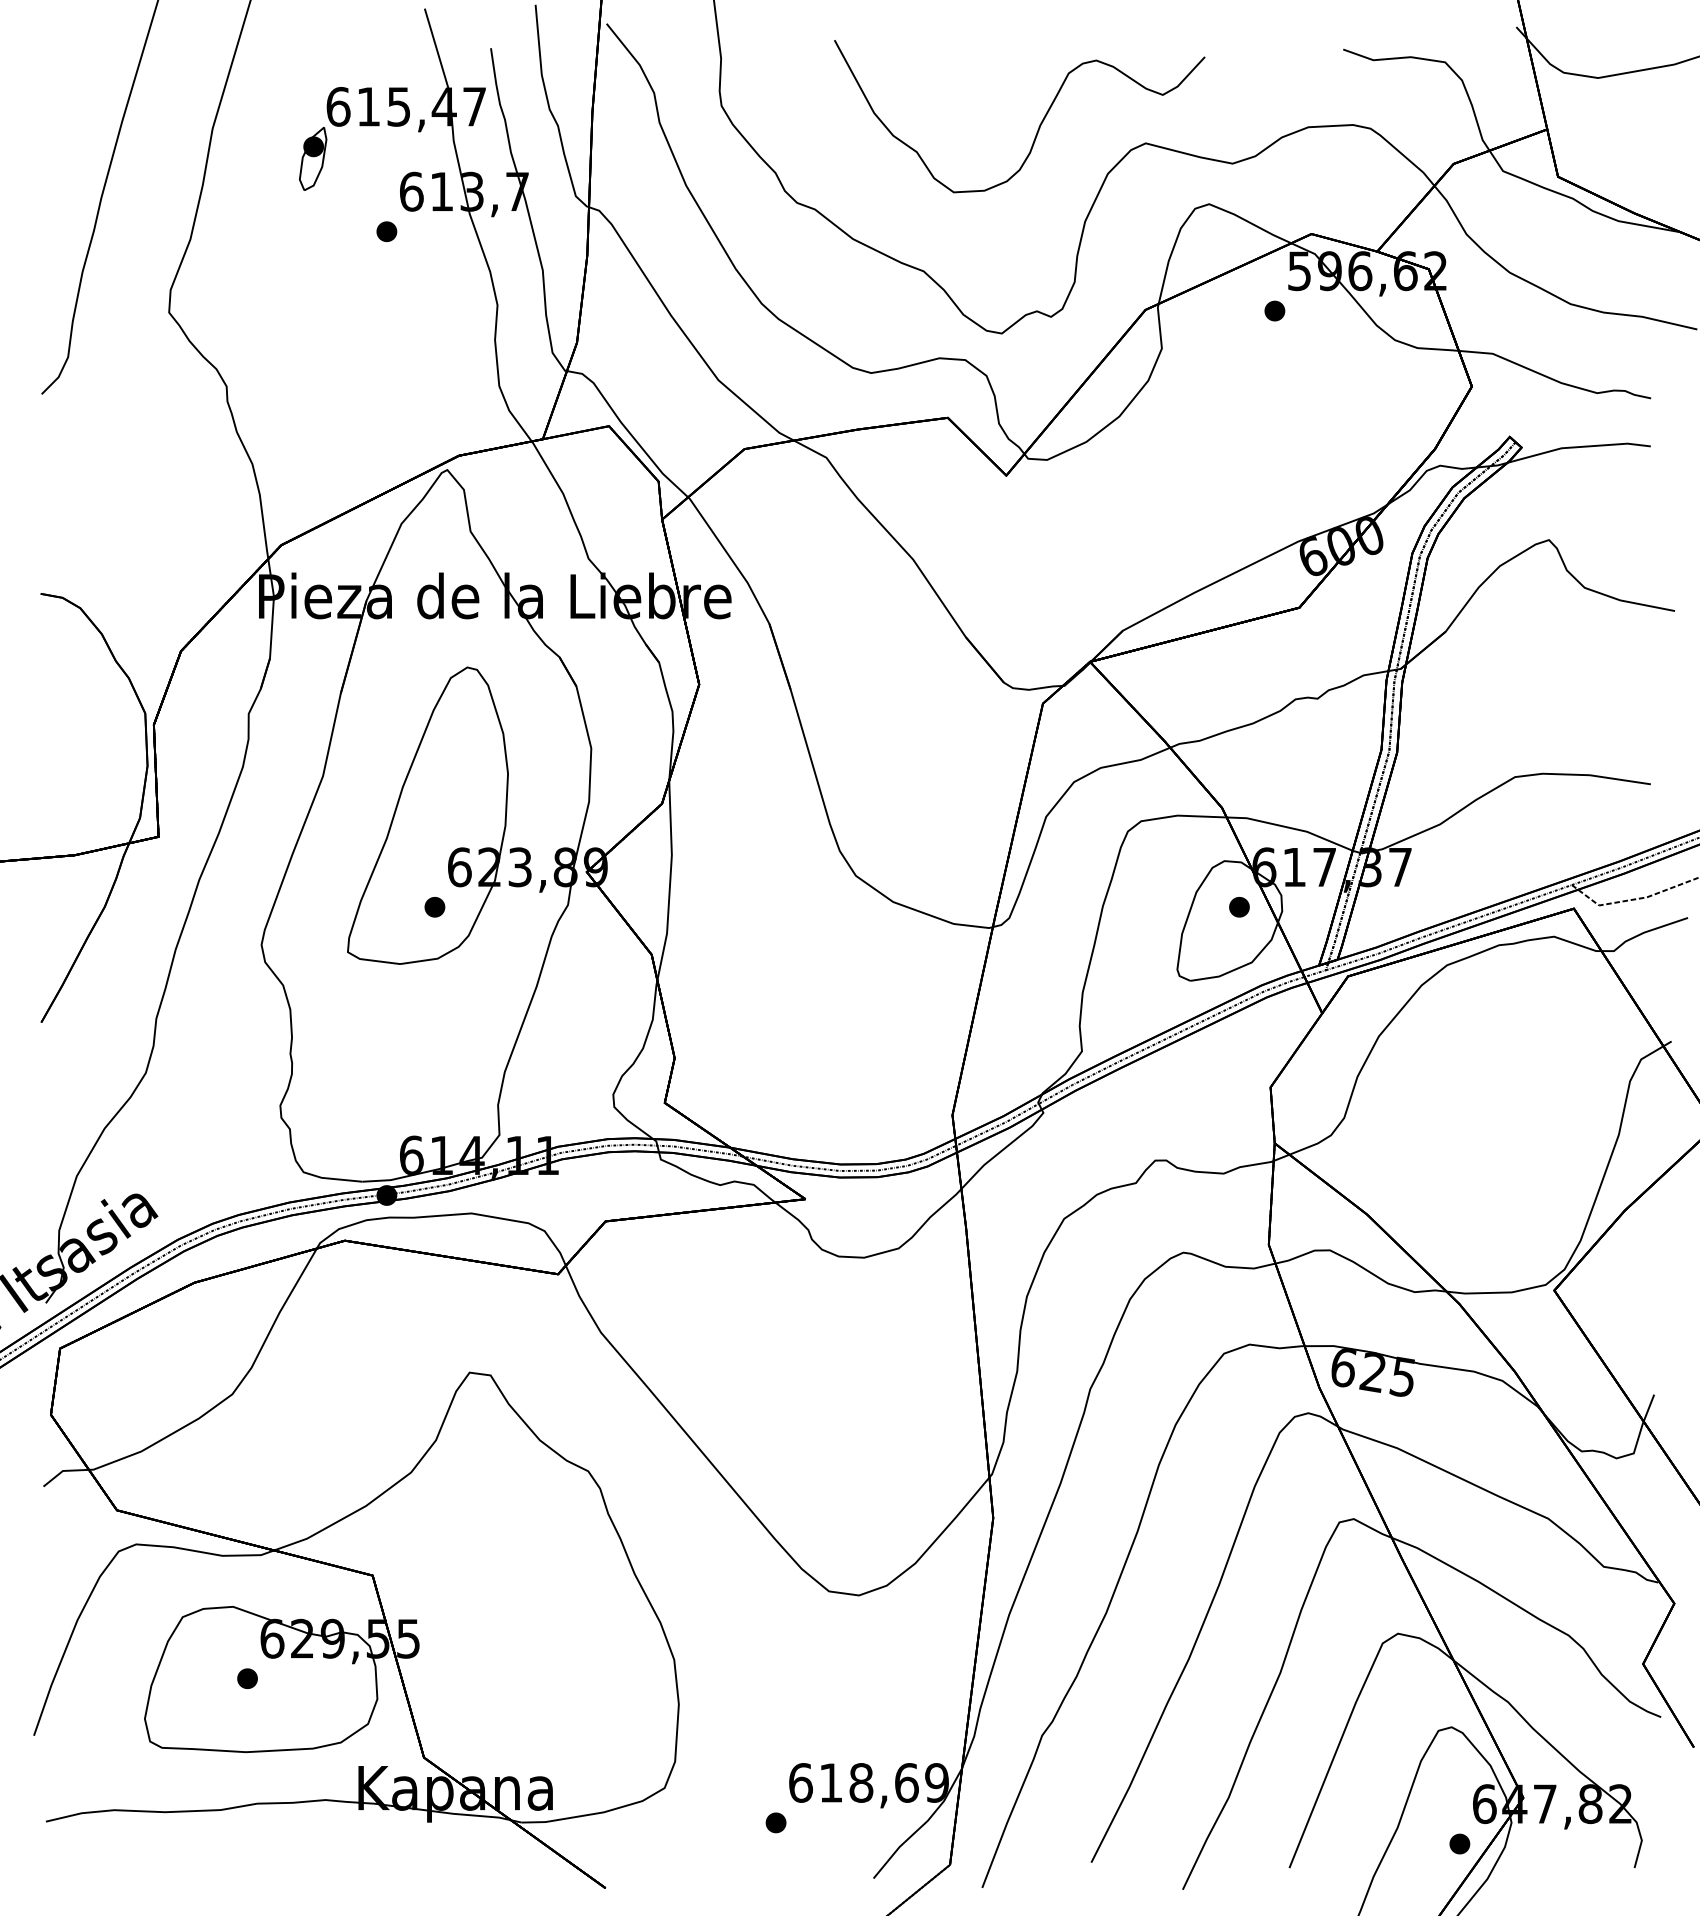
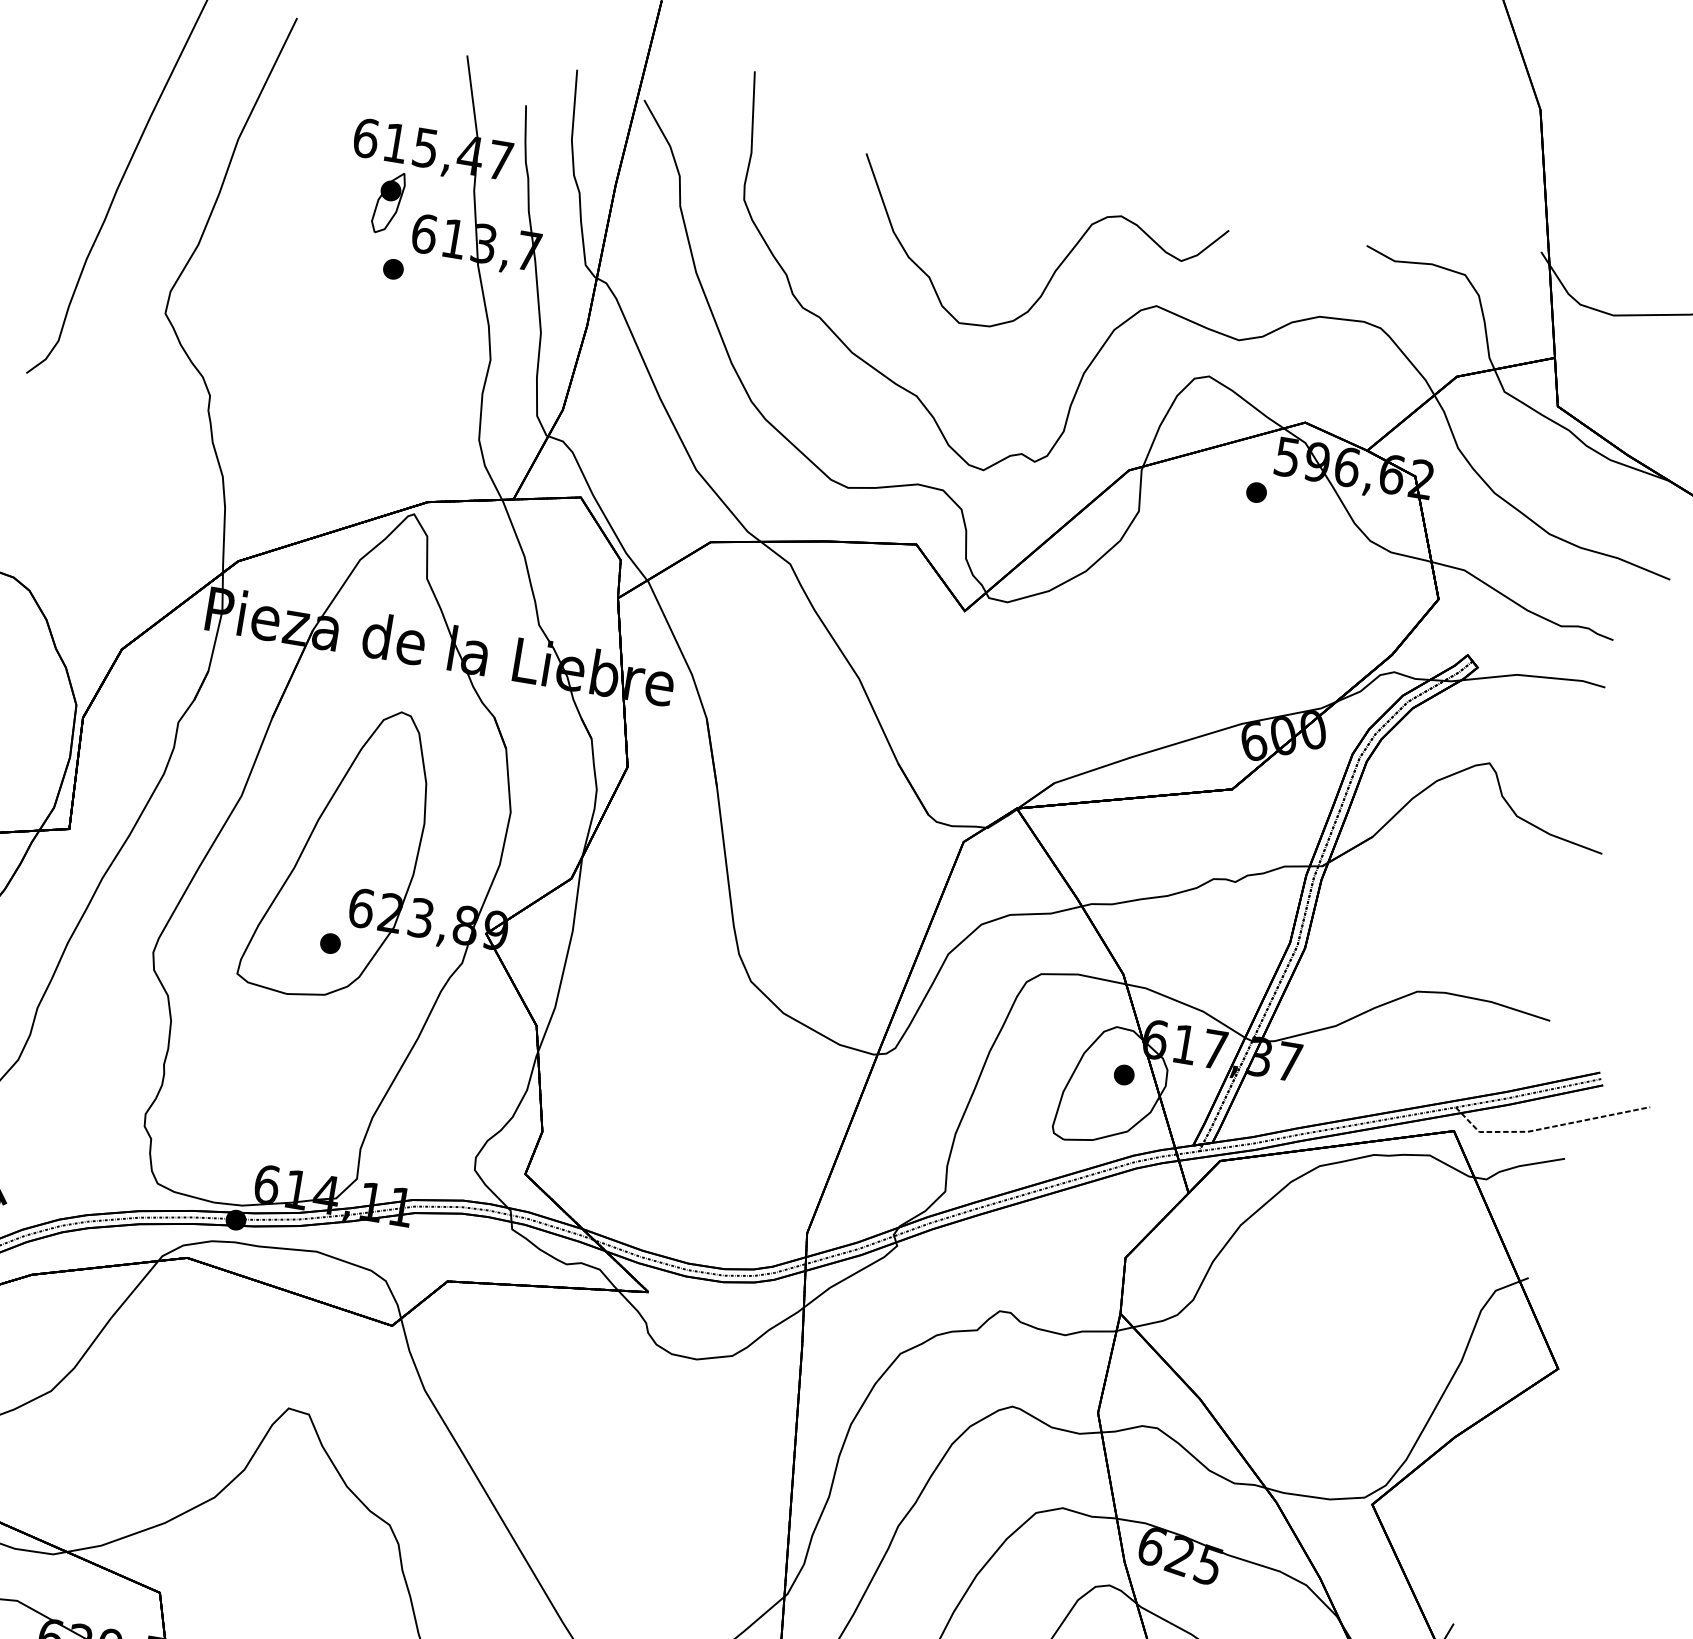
part: (313, 158) -> (388, 202), moved

